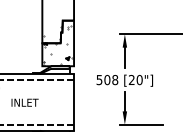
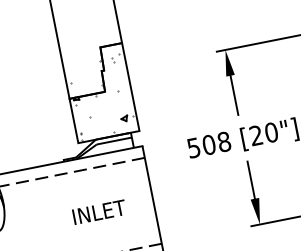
text: (24, 102) -> (98, 211), moved

